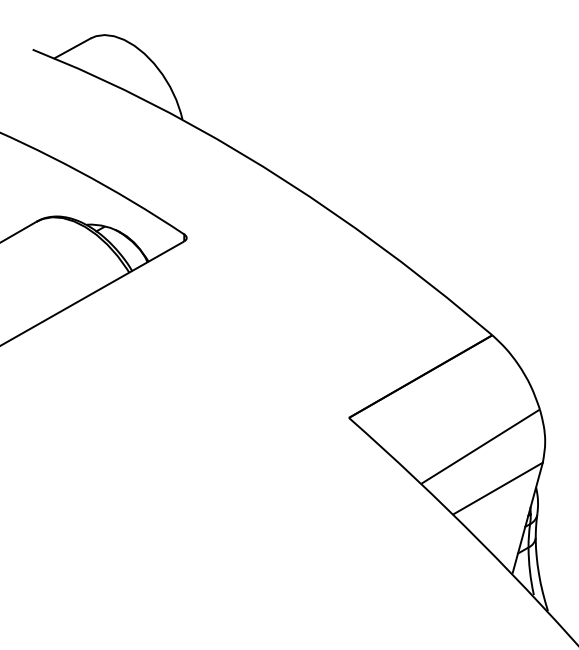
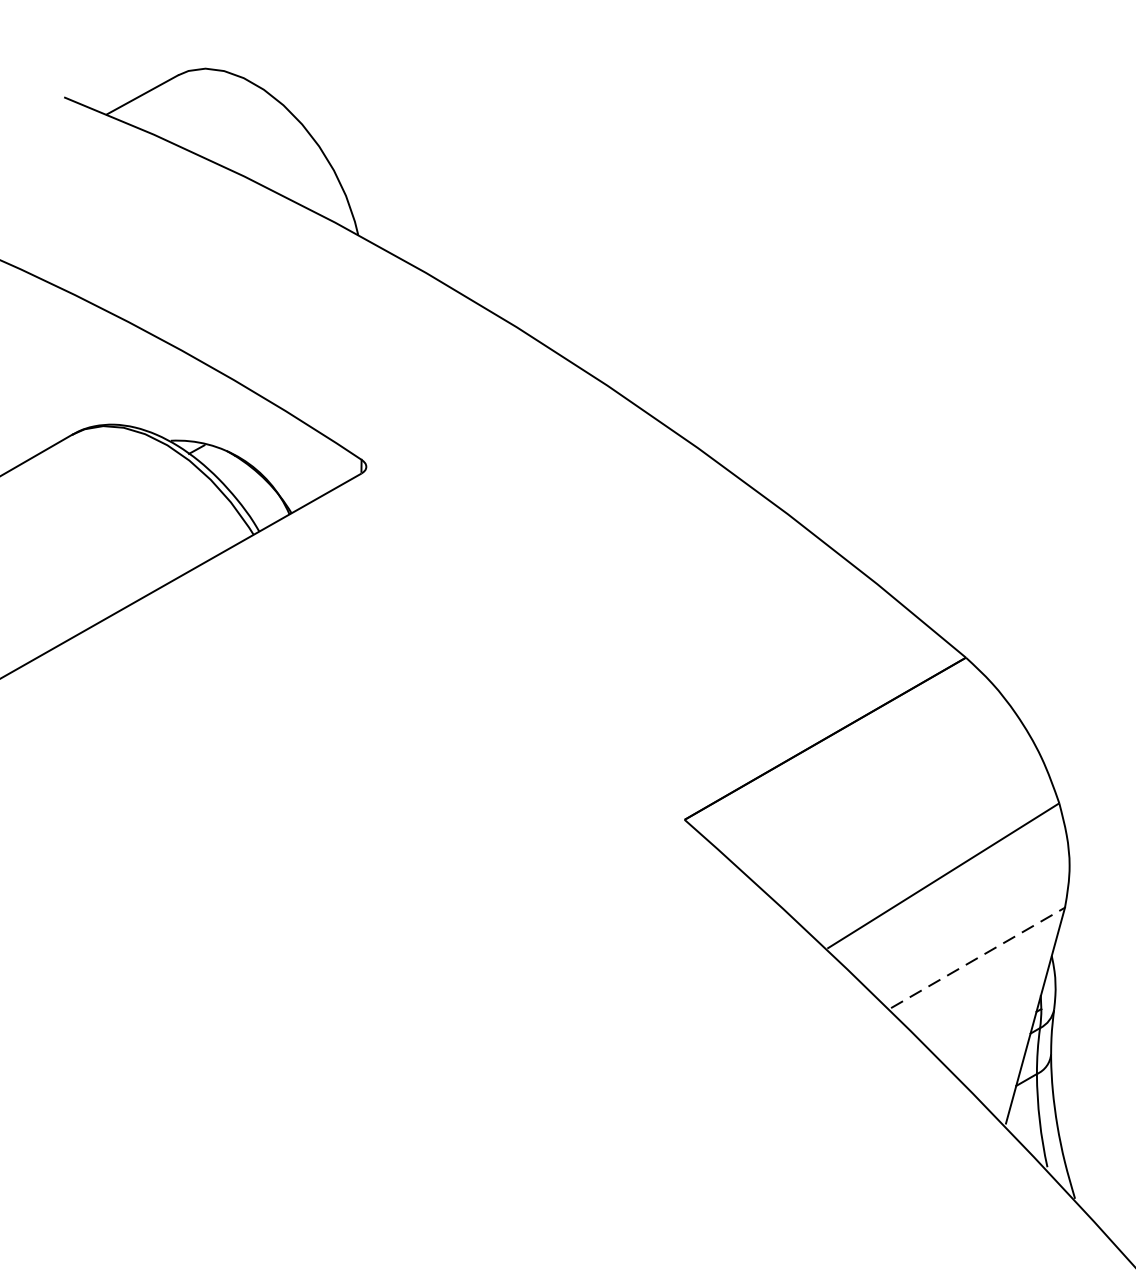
line: (498, 488) -> (978, 958), solid -> dashed

